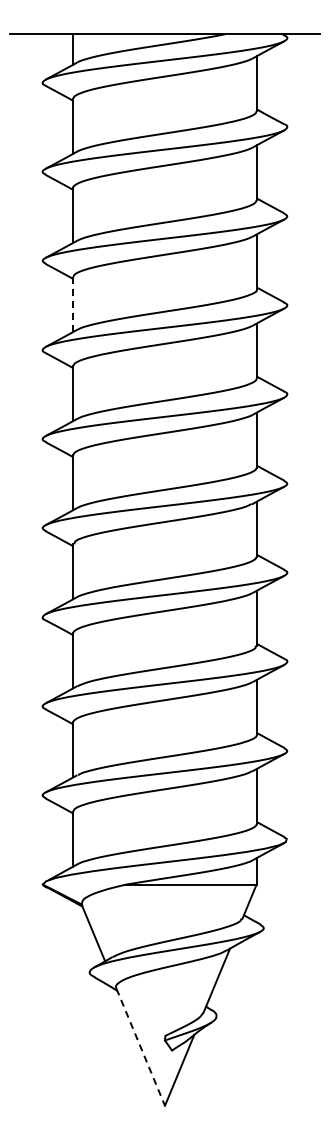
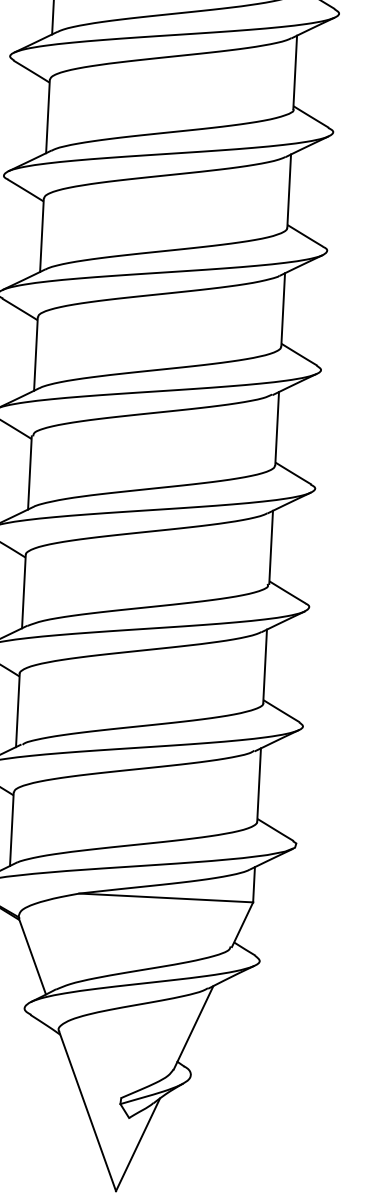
line: (73, 304) -> (48, 116), dashed -> solid
line: (140, 1047) -> (87, 1111), dashed -> solid

